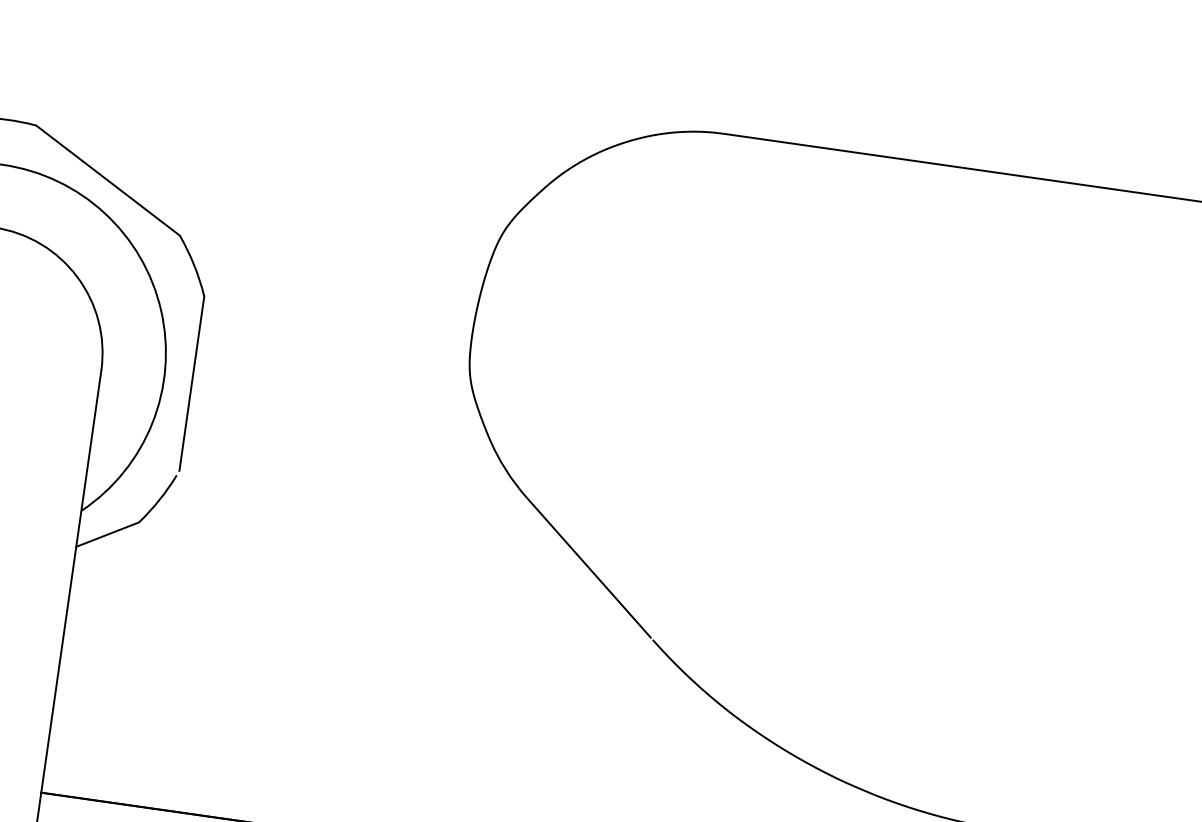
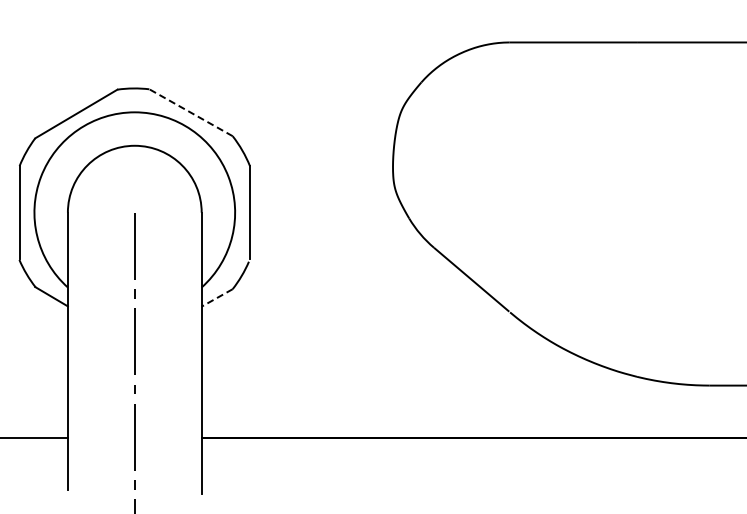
line: (108, 180) -> (191, 112), solid -> dashed
line: (108, 533) -> (217, 297), solid -> dashed

